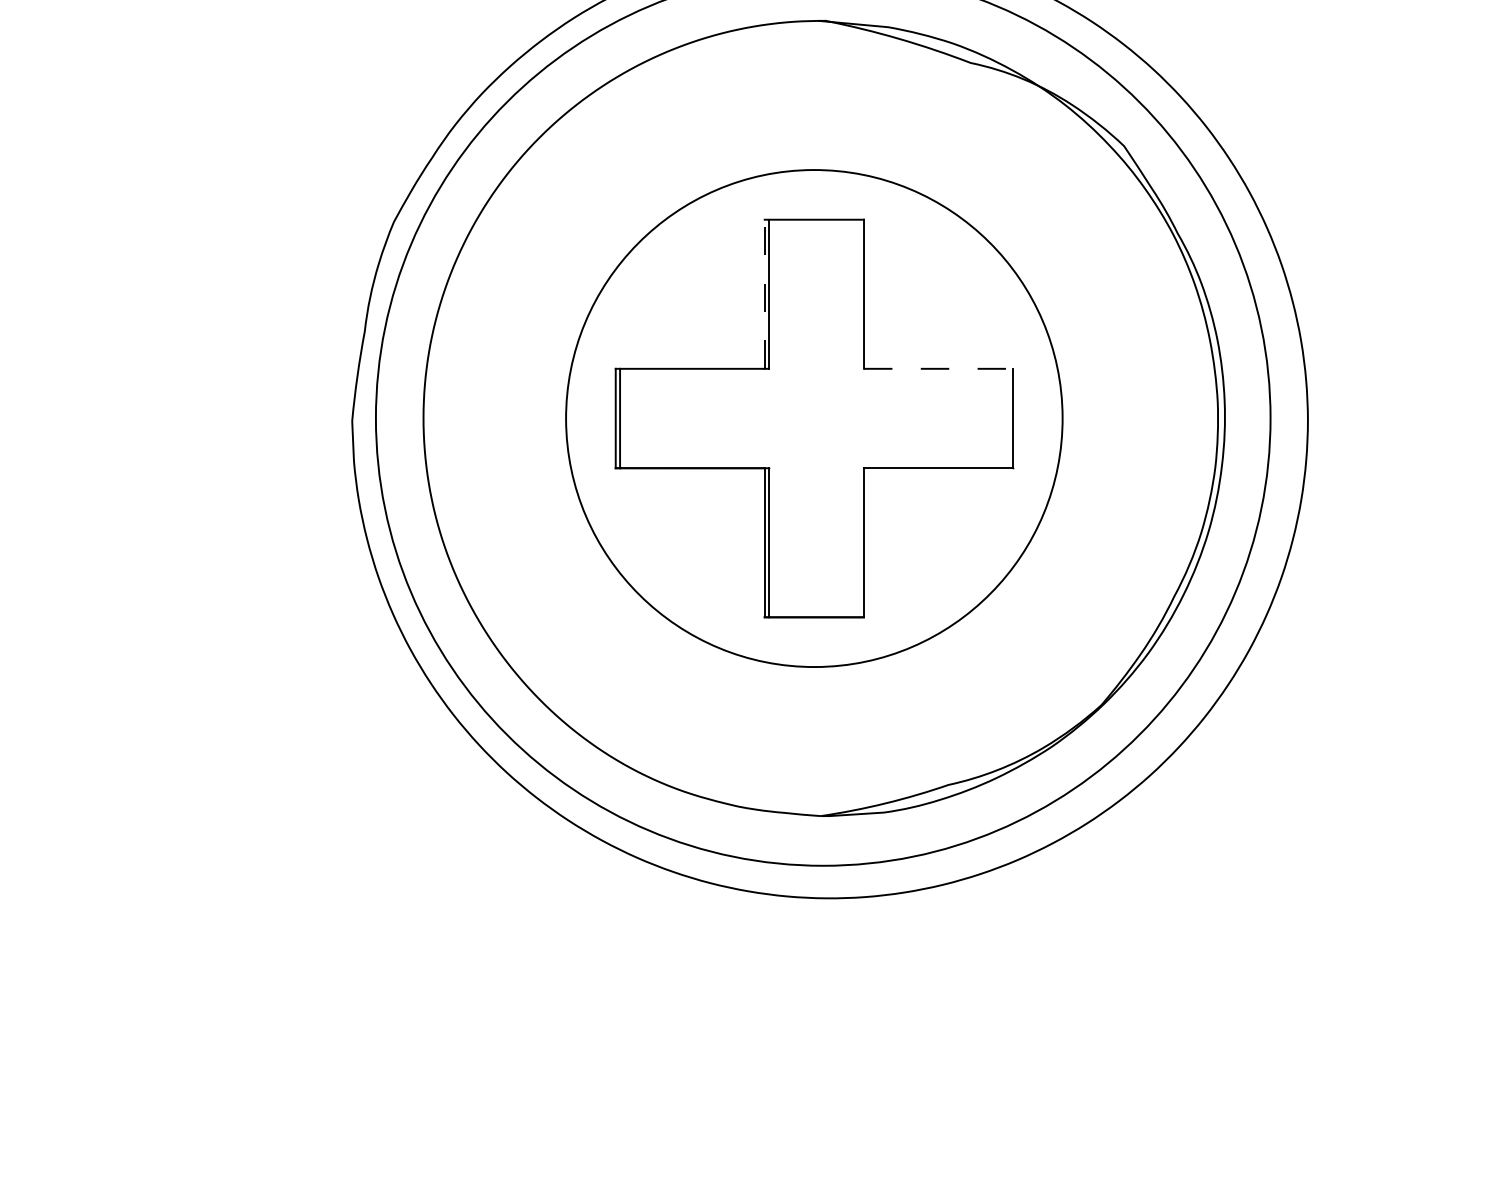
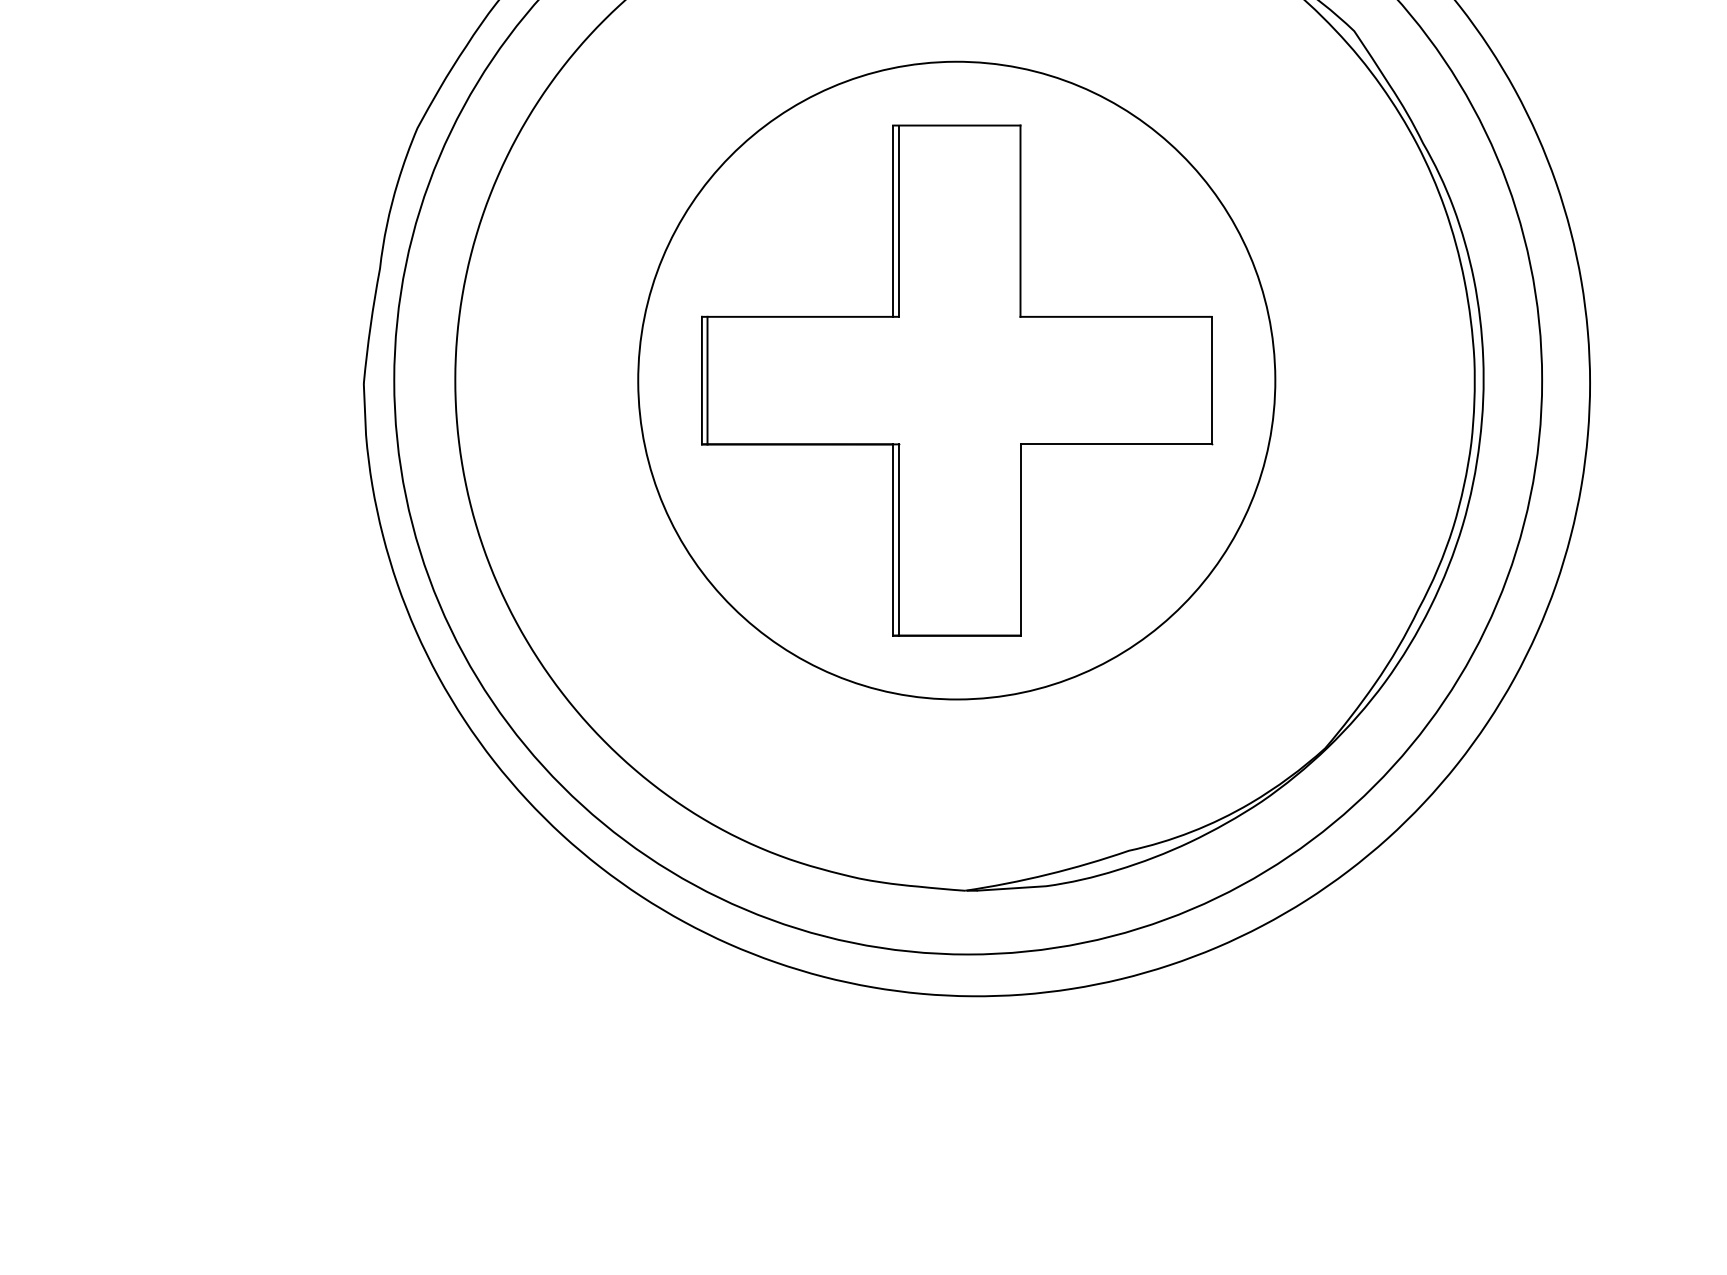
line: (764, 294) -> (892, 221), dashed -> solid
line: (938, 368) -> (1116, 316), dashed -> solid

